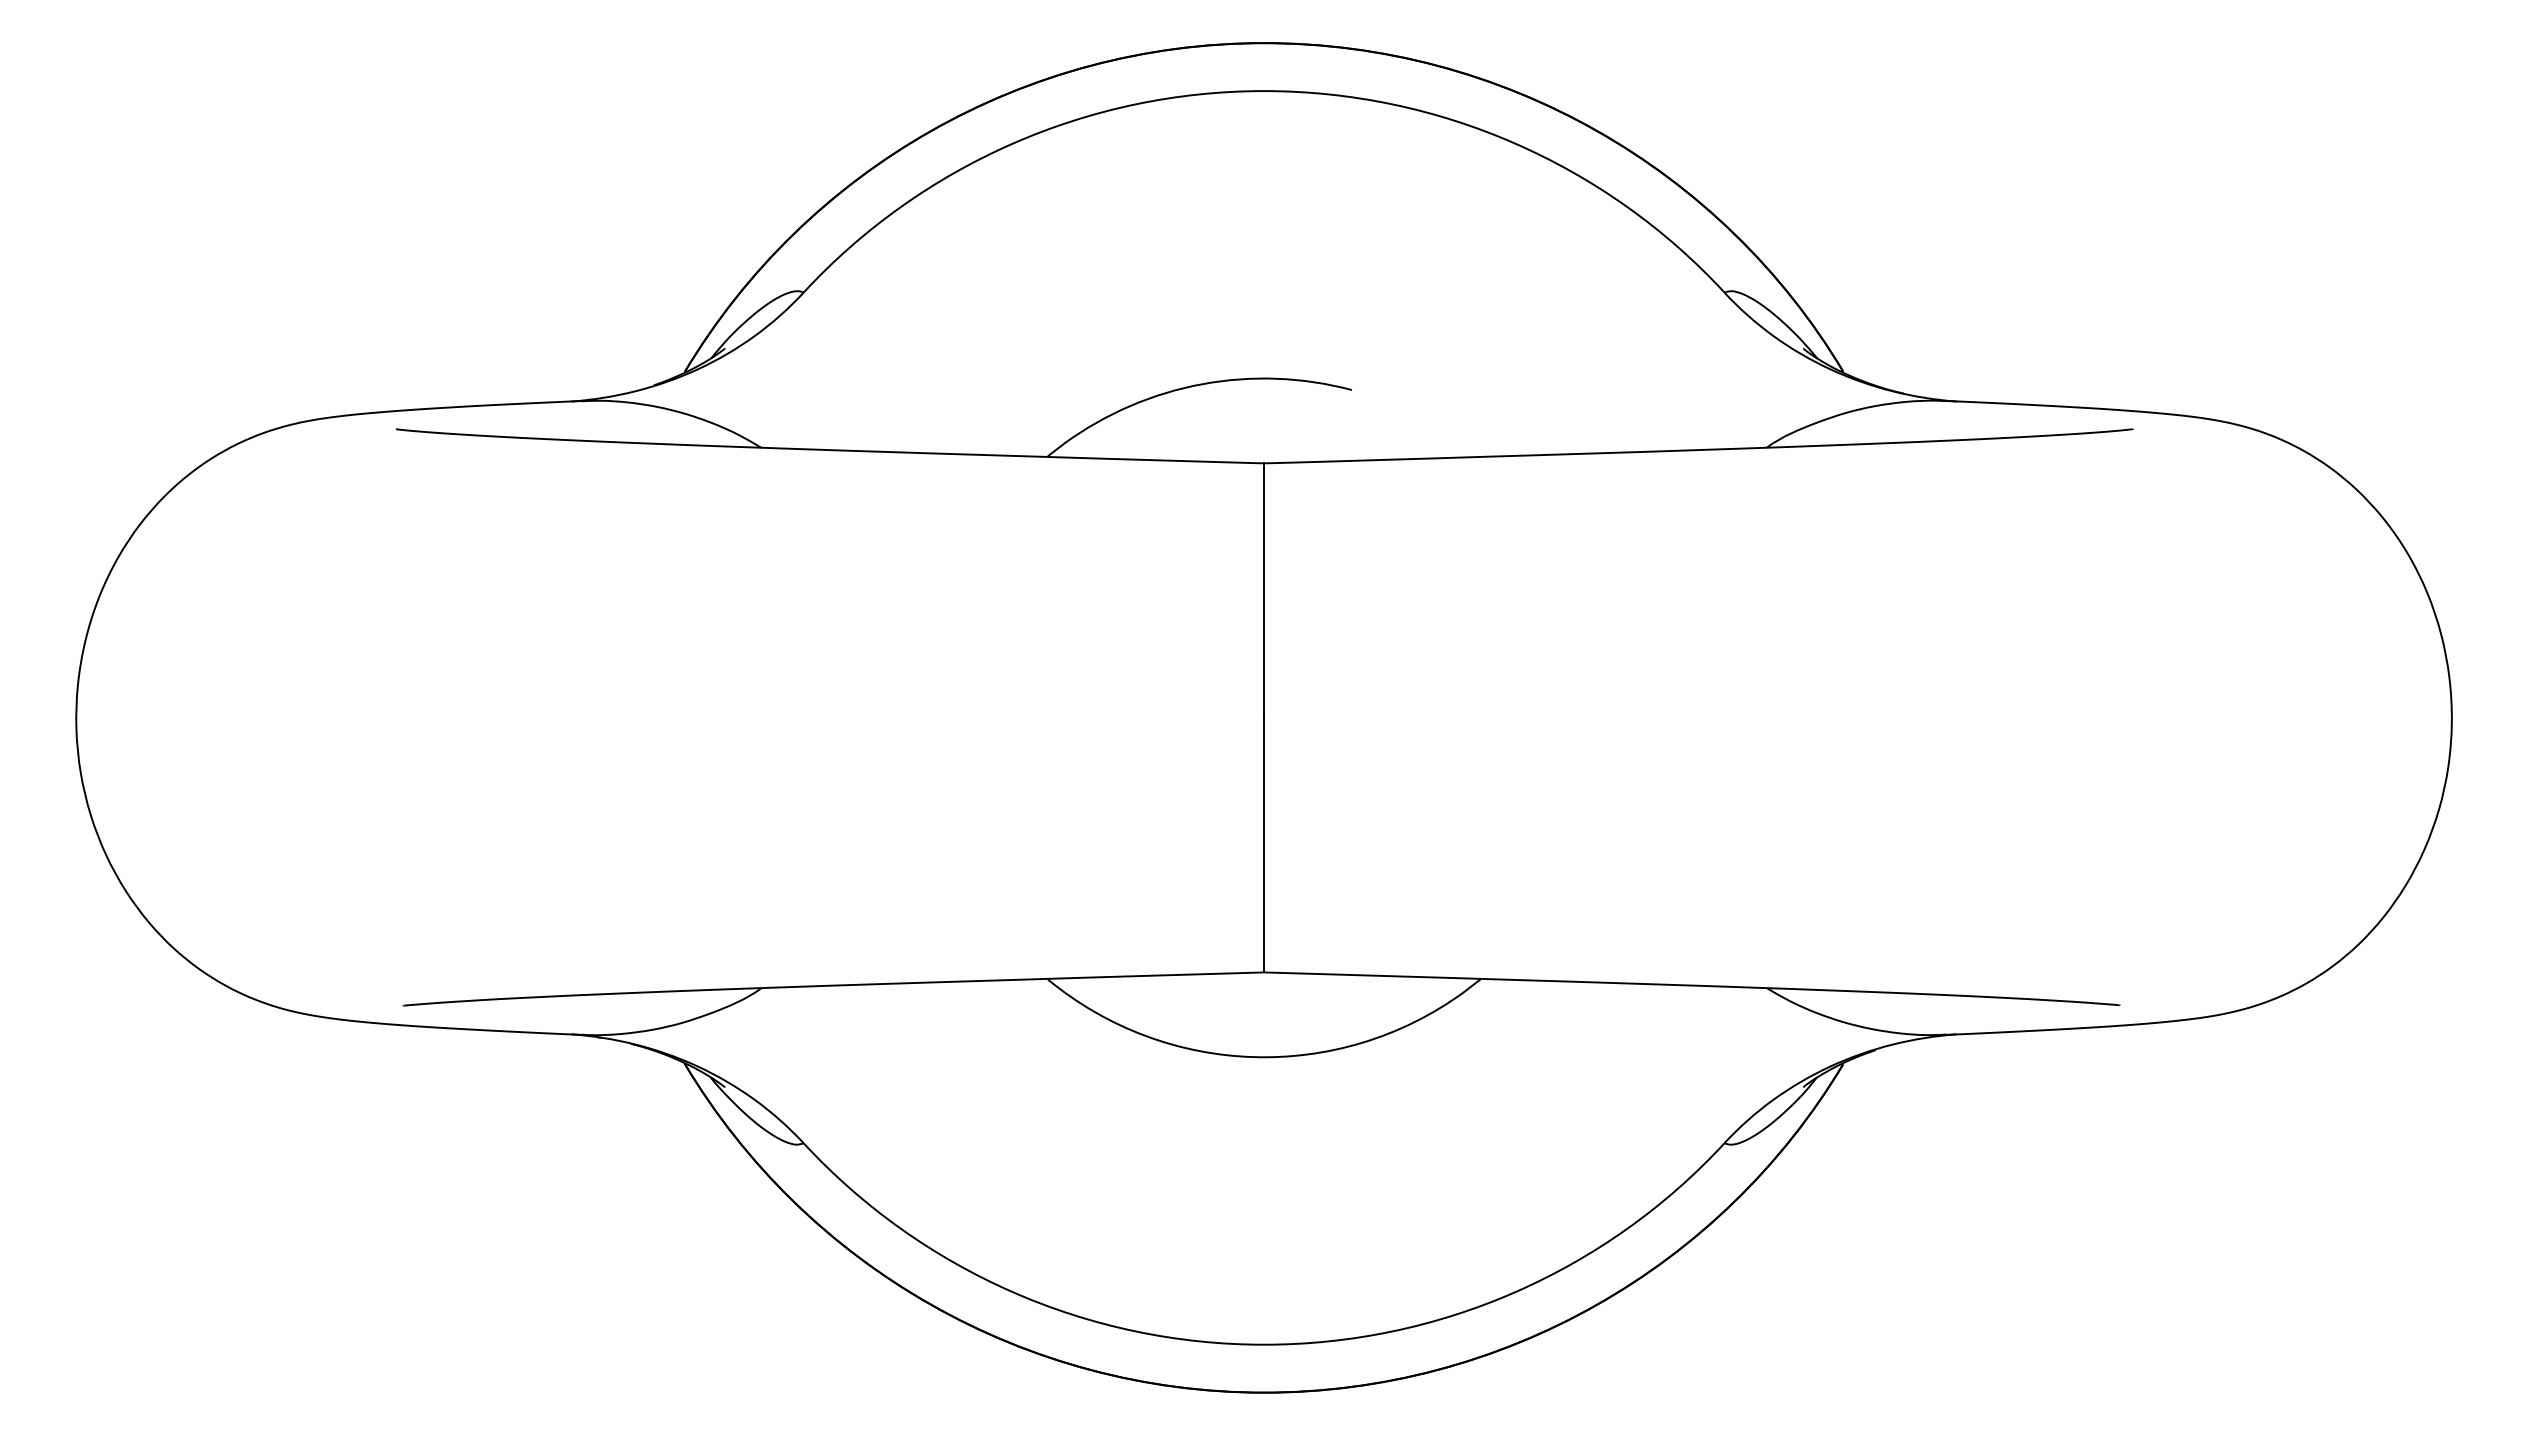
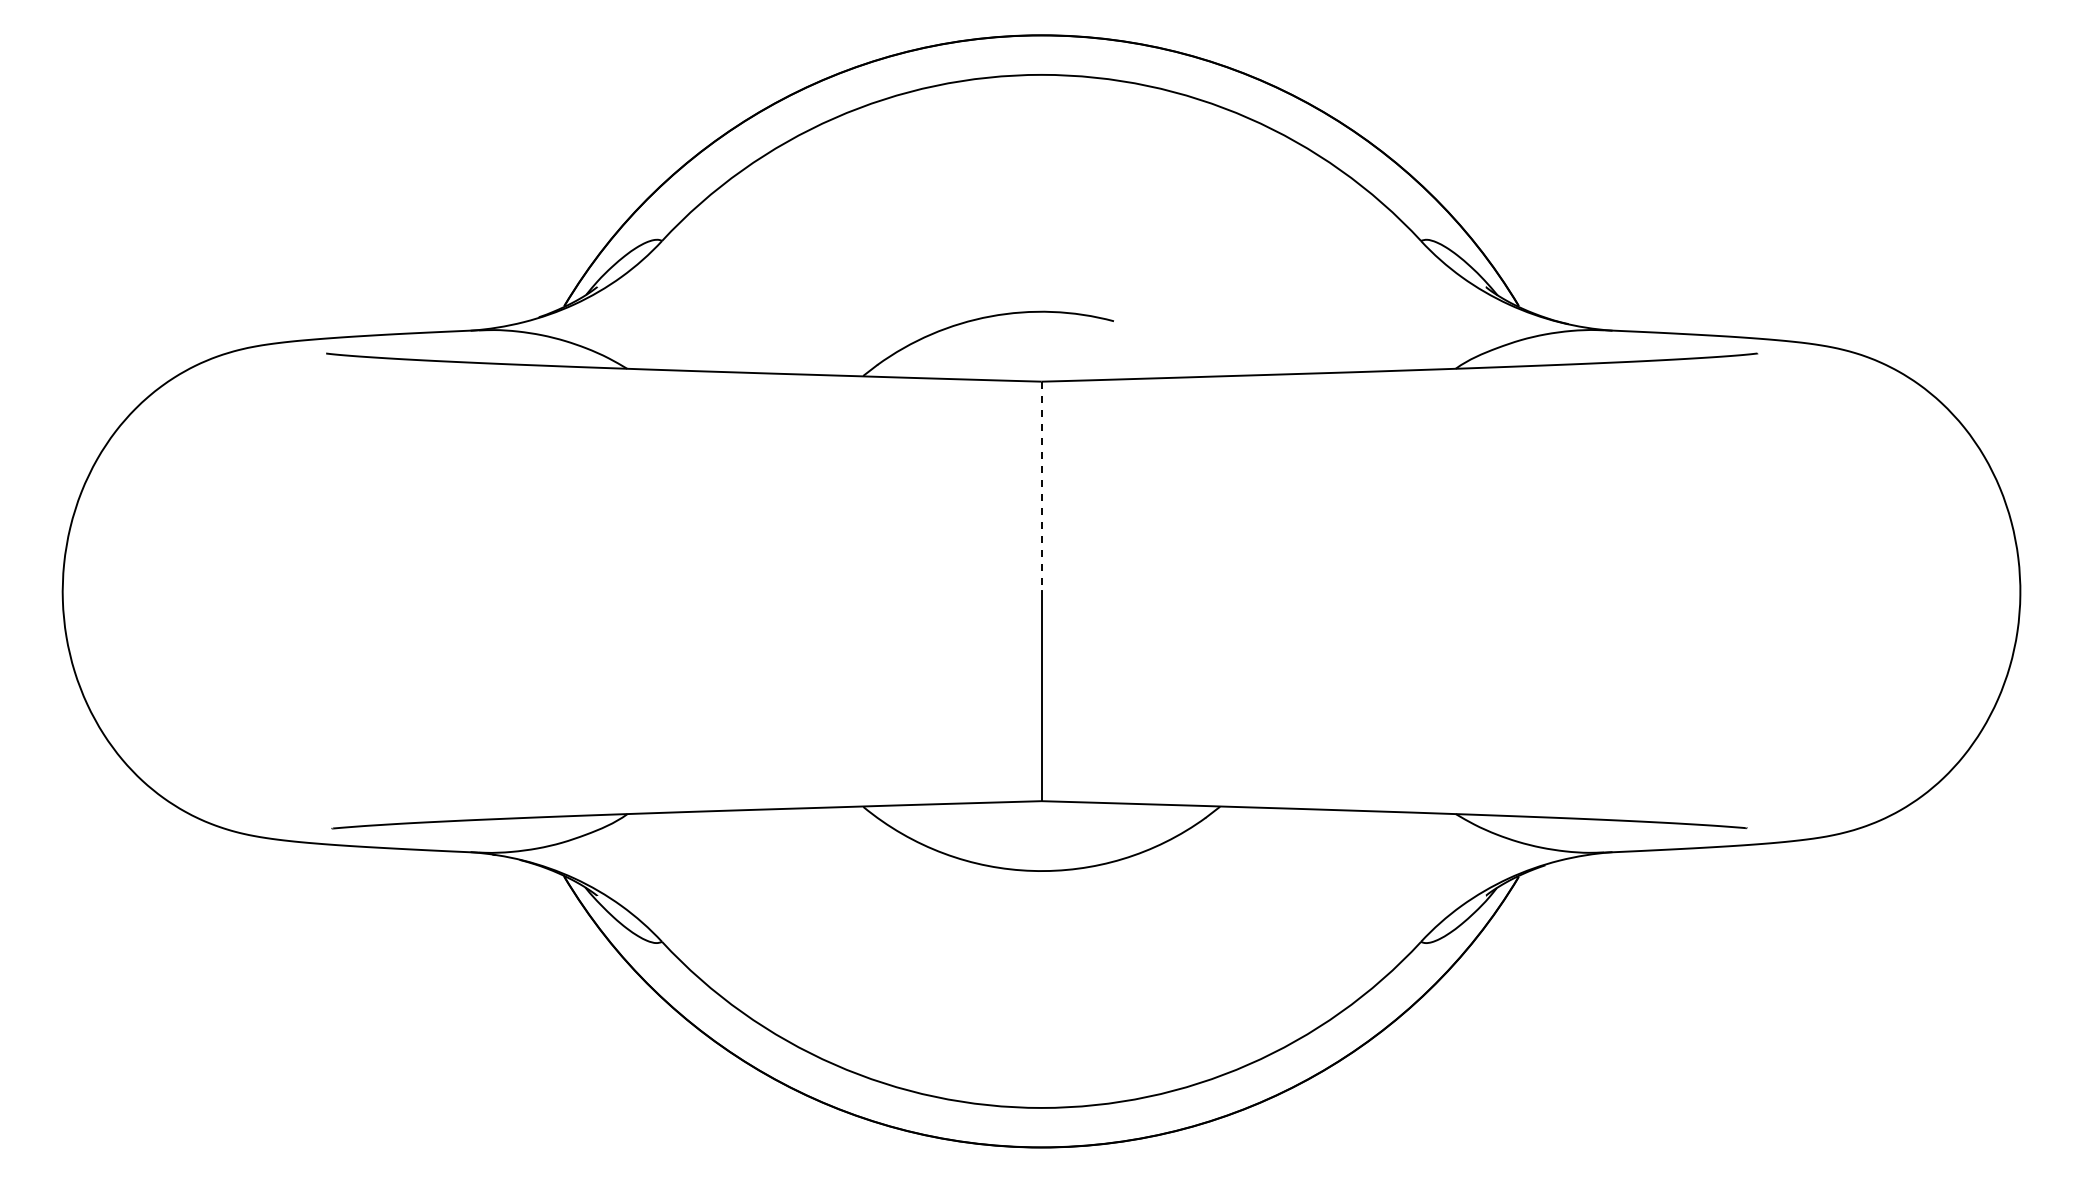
line: (1264, 590) -> (1041, 486), solid -> dashed

